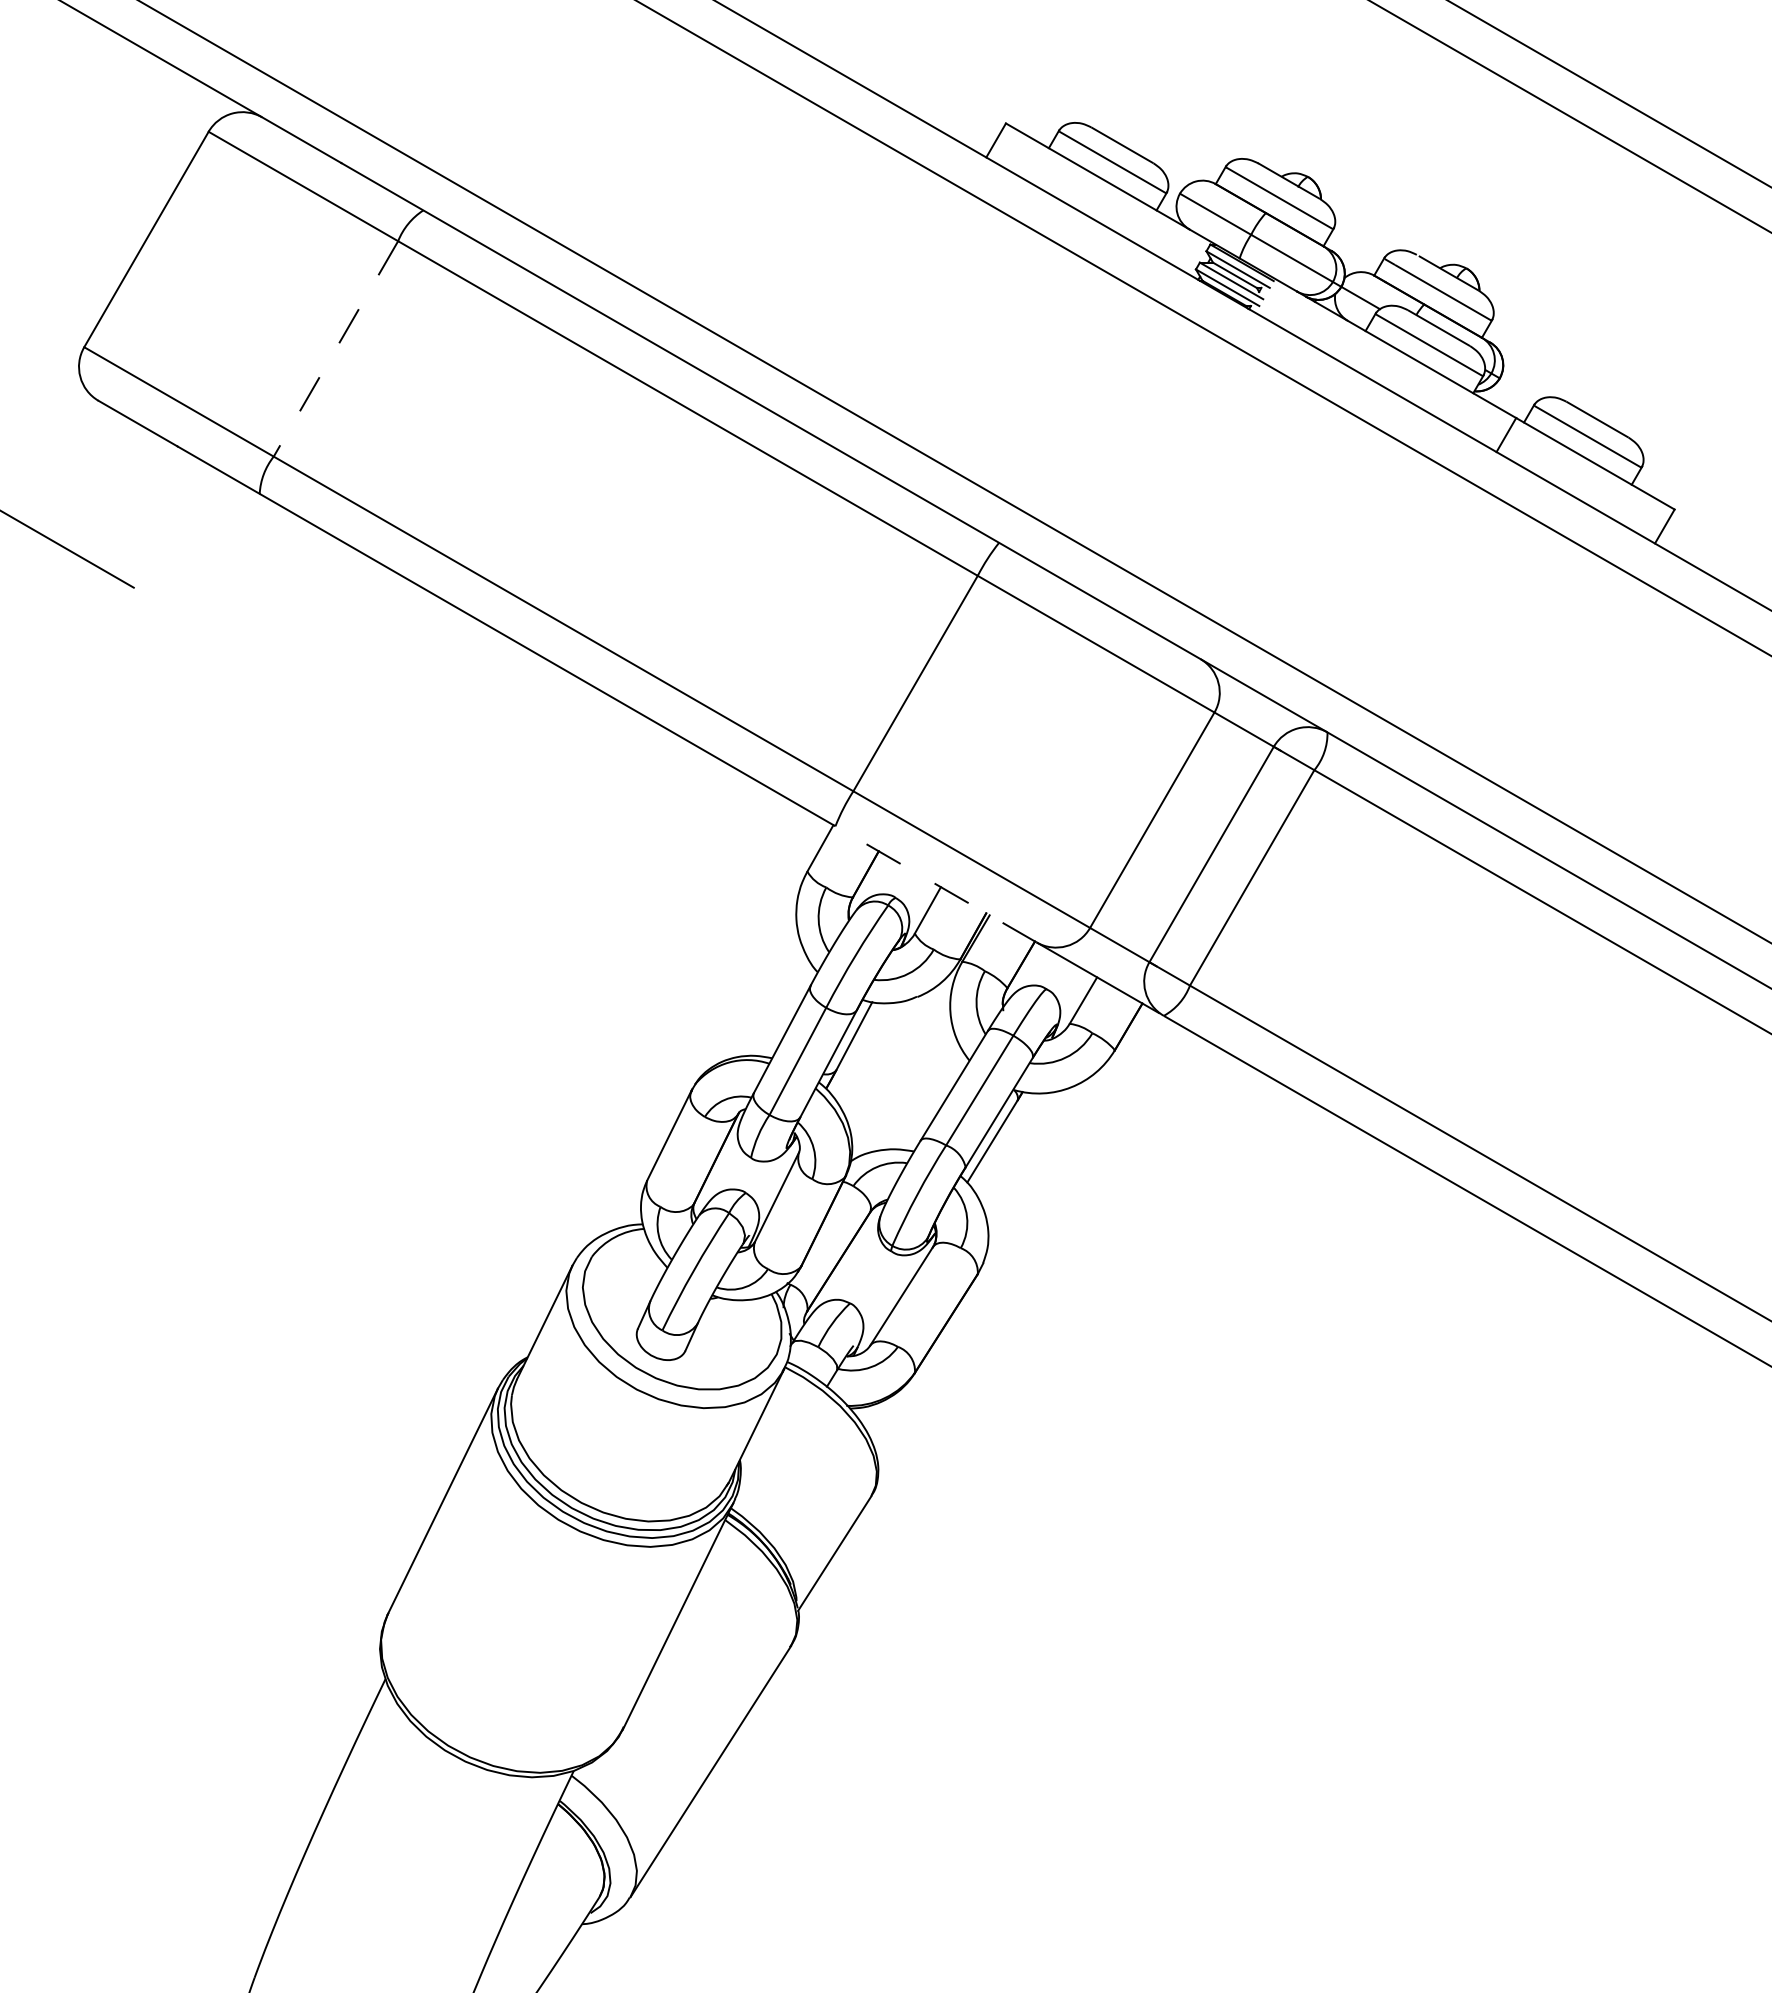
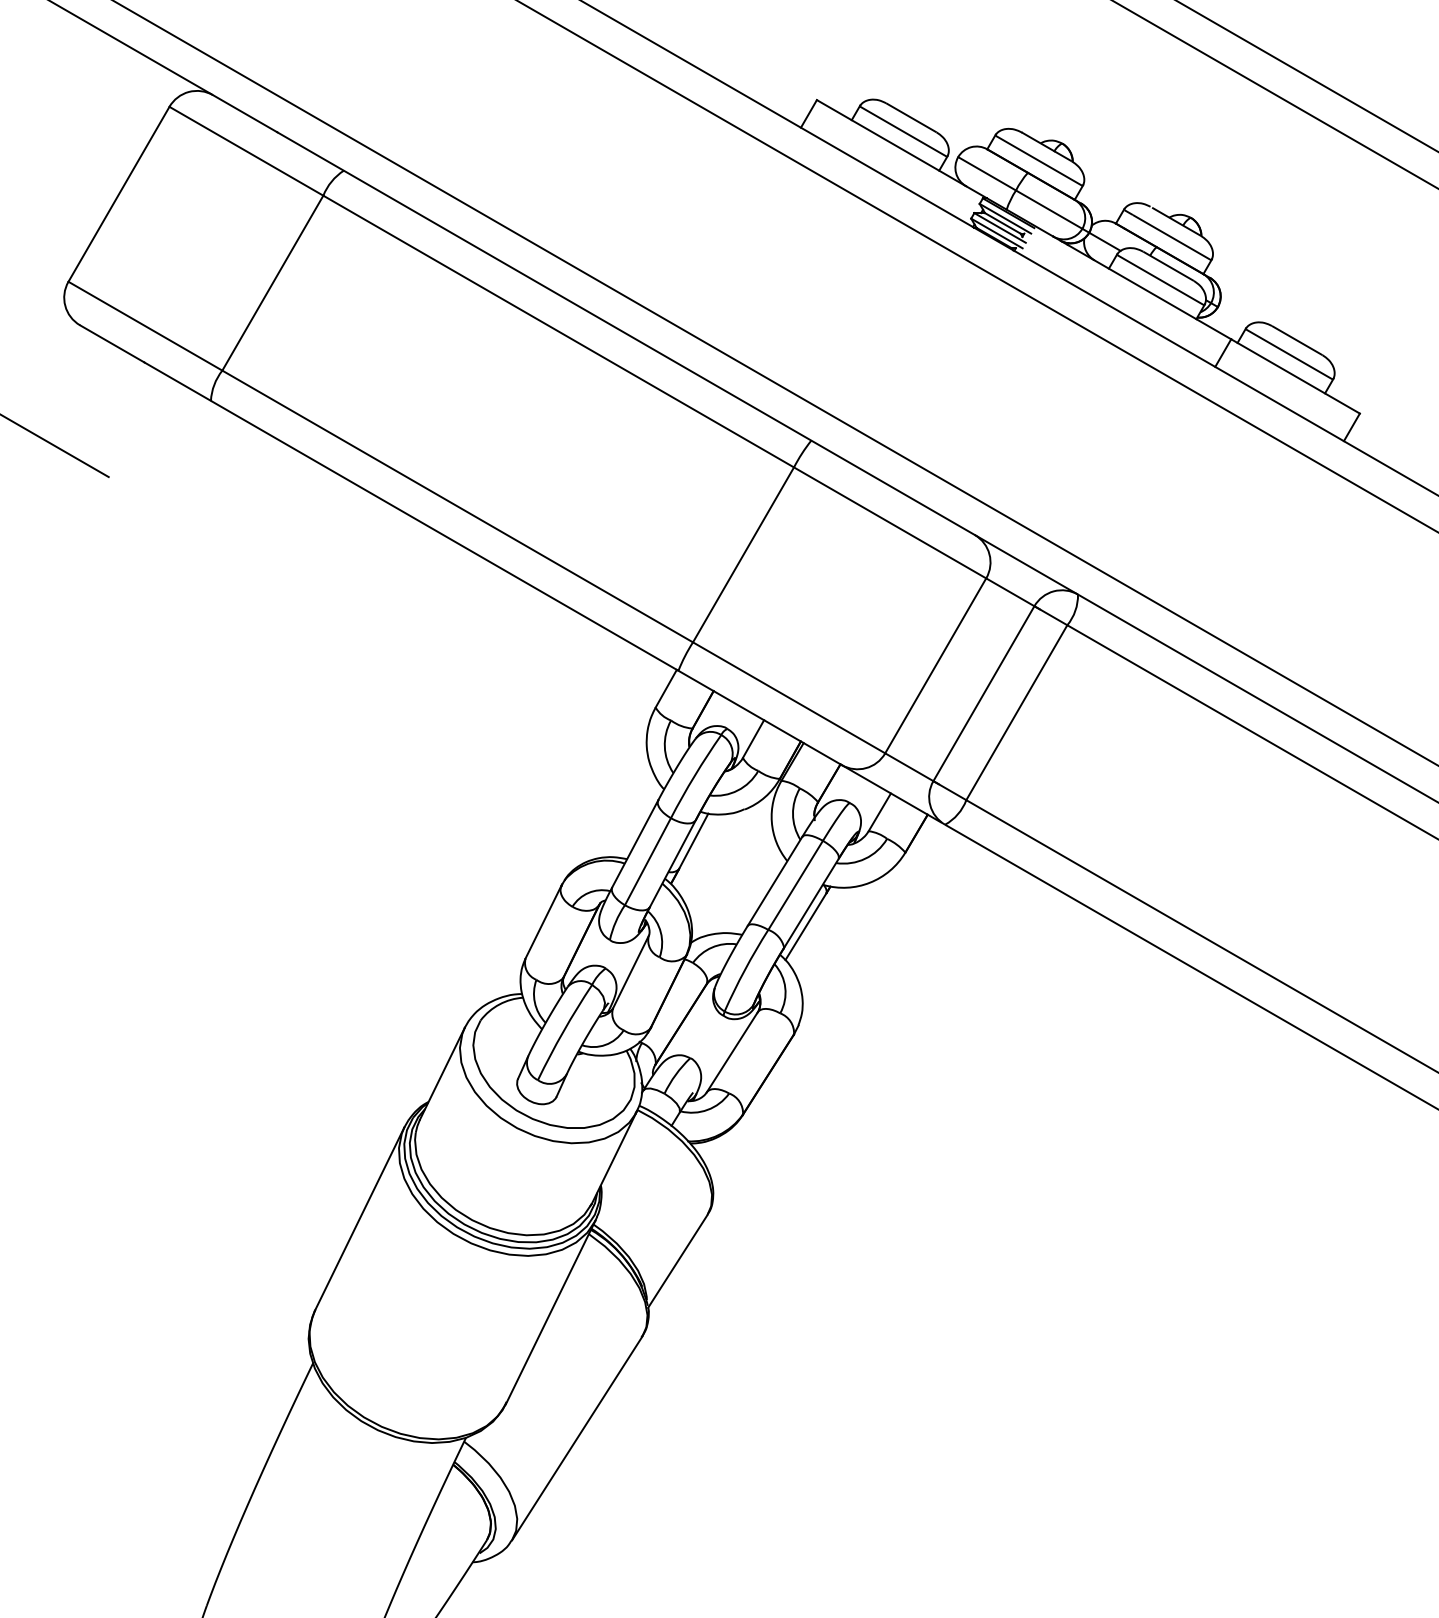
line: (335, 349) -> (272, 283), dashed -> solid
line: (935, 884) -> (759, 718), dashed -> solid

